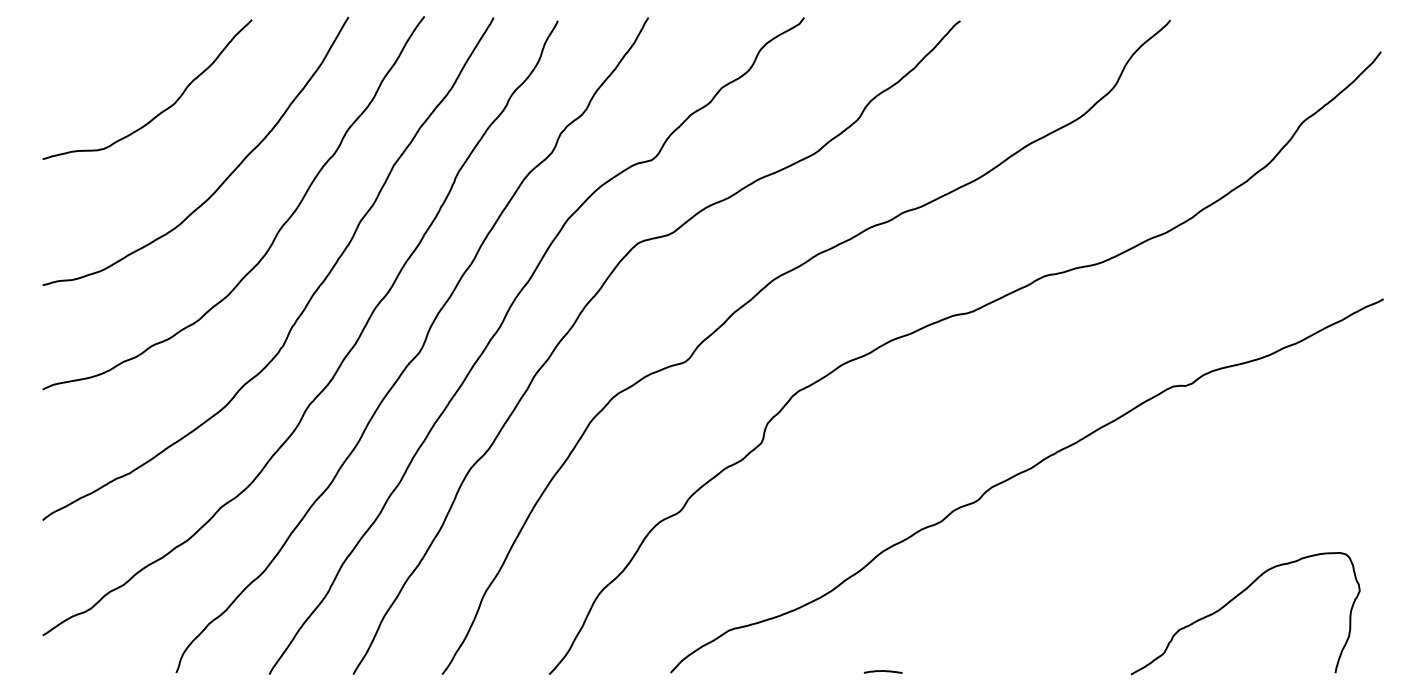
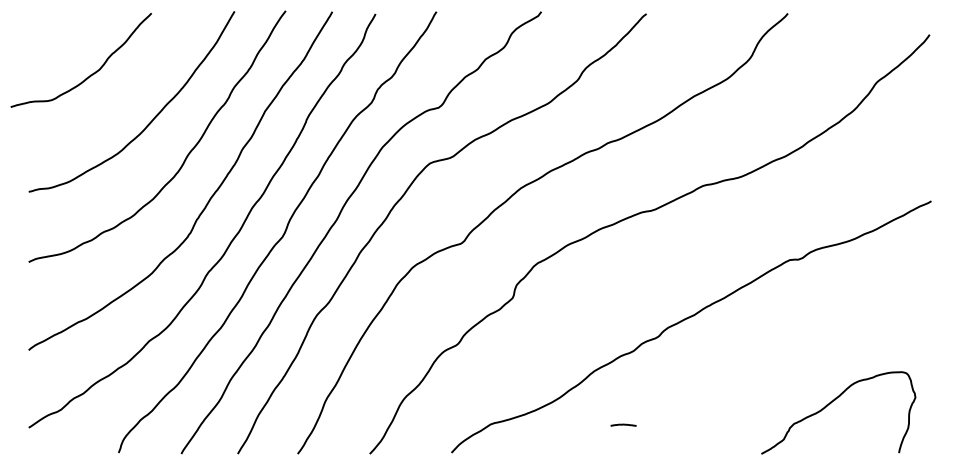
curve: (161, 110) -> (90, 74), moved
line: (883, 670) -> (623, 424), moved

